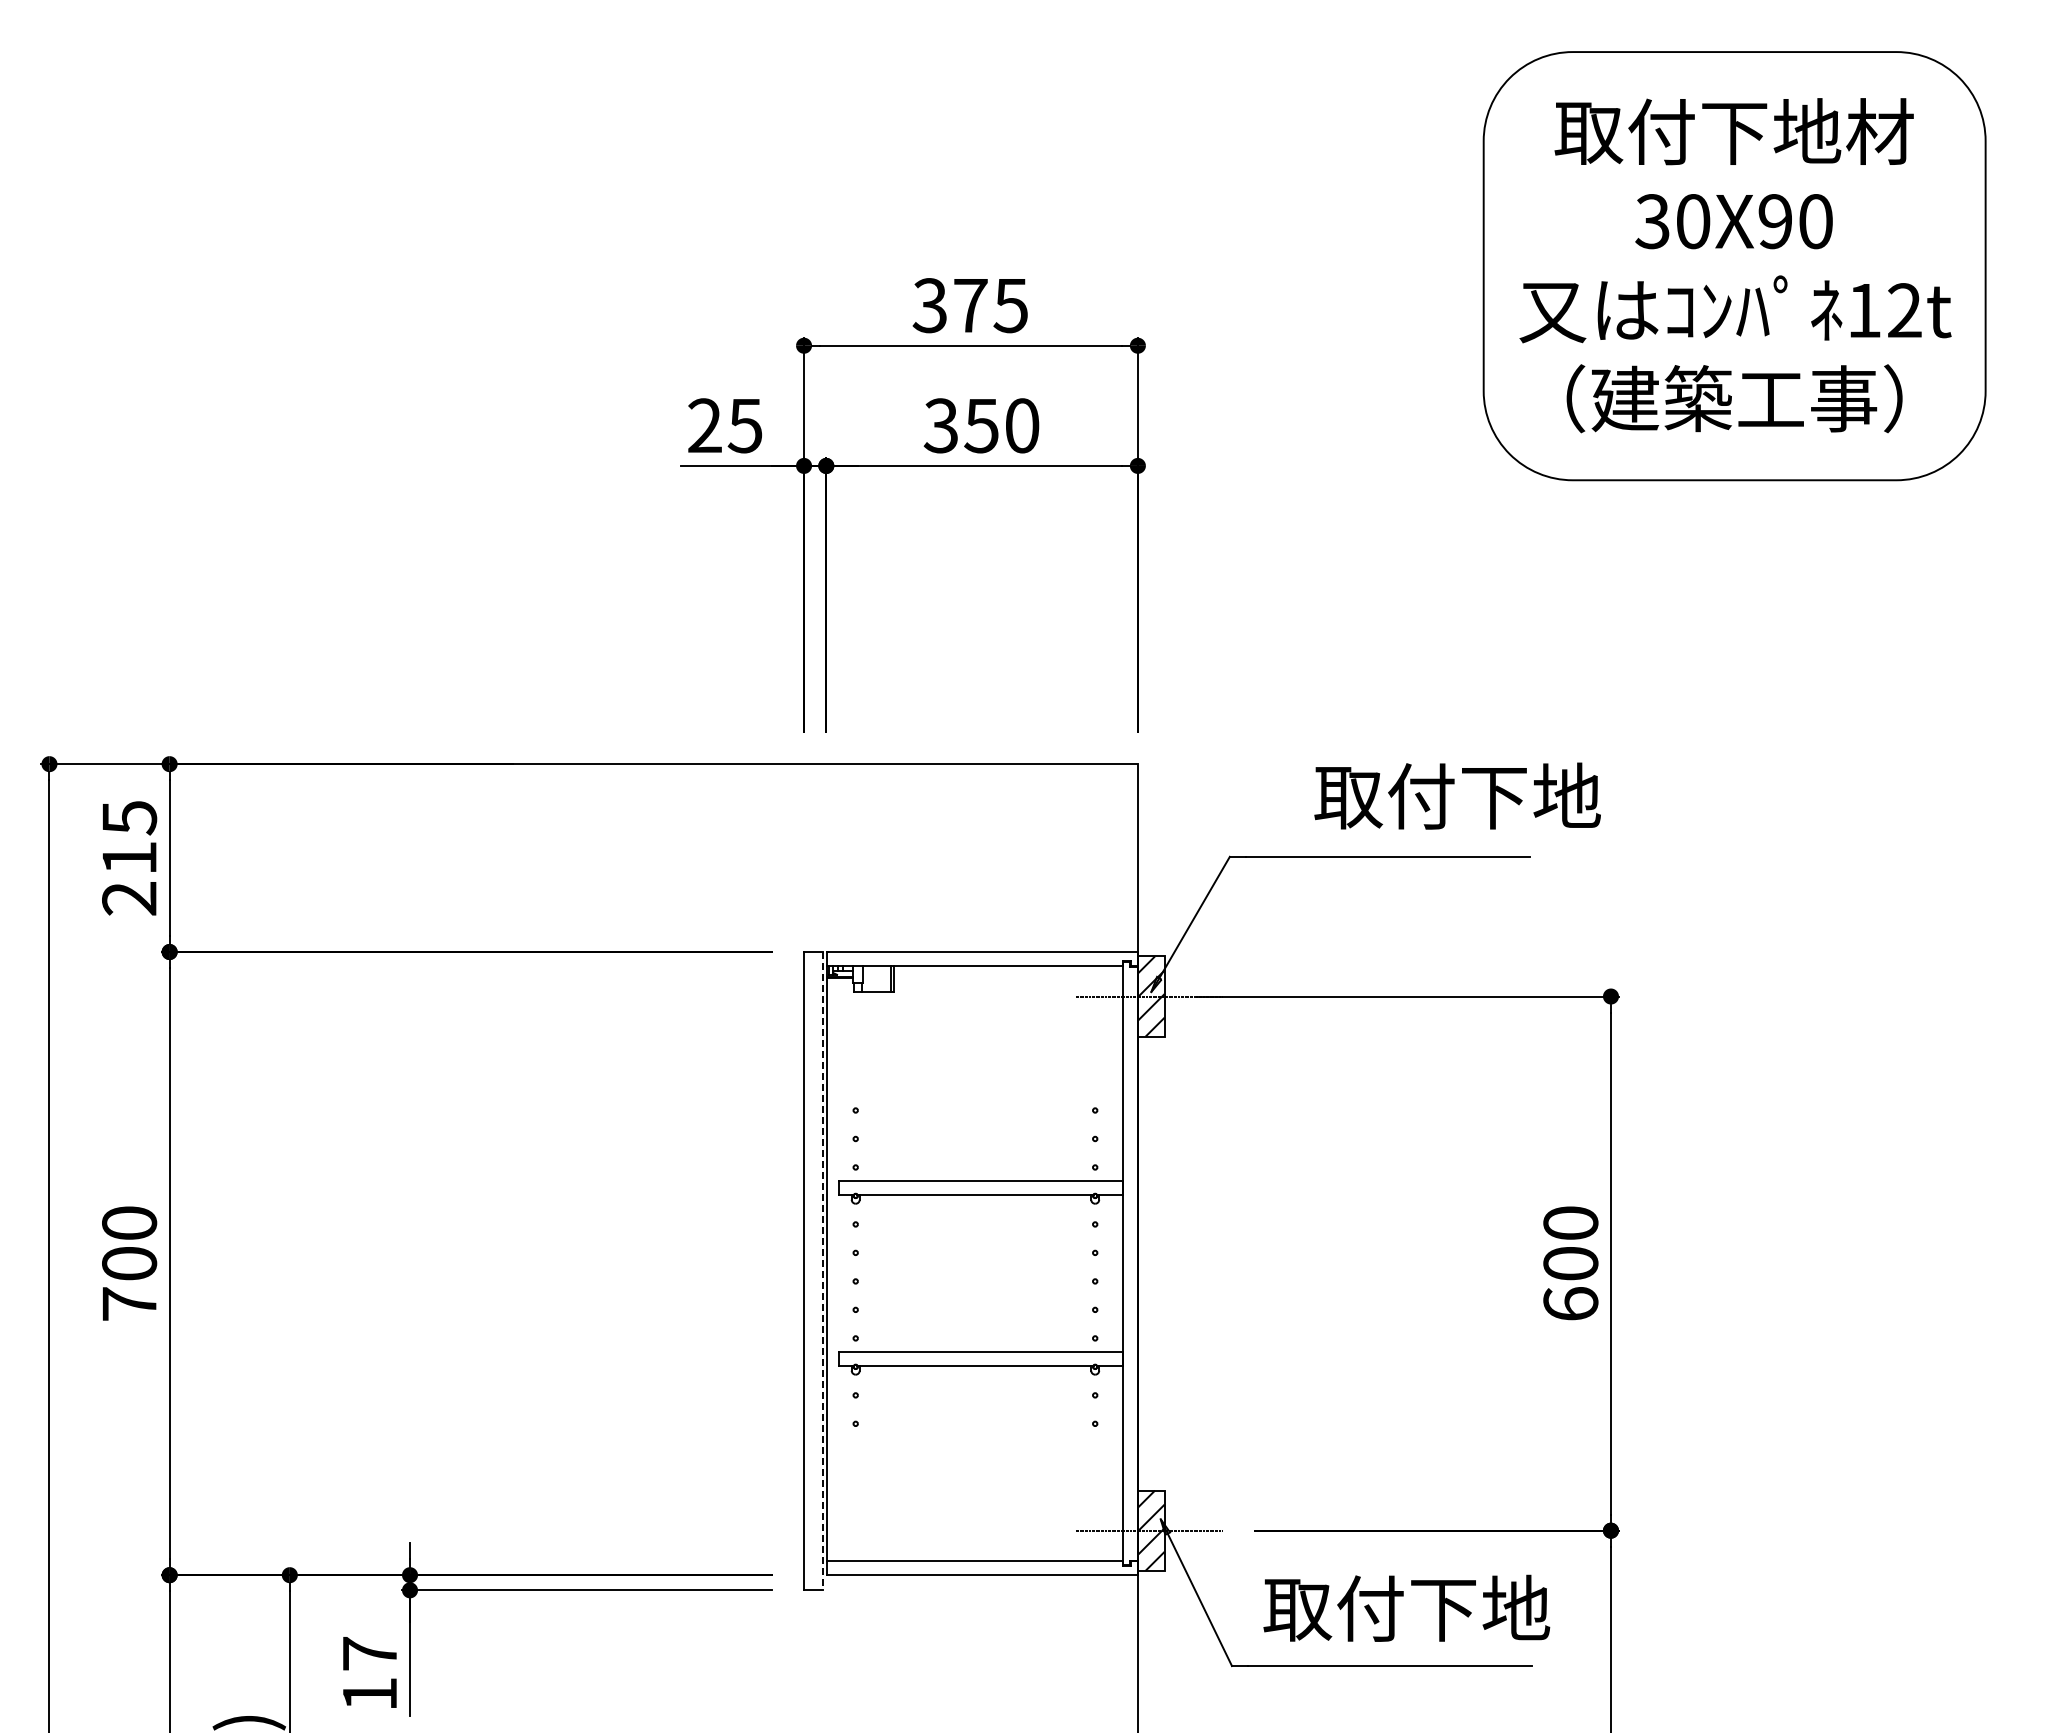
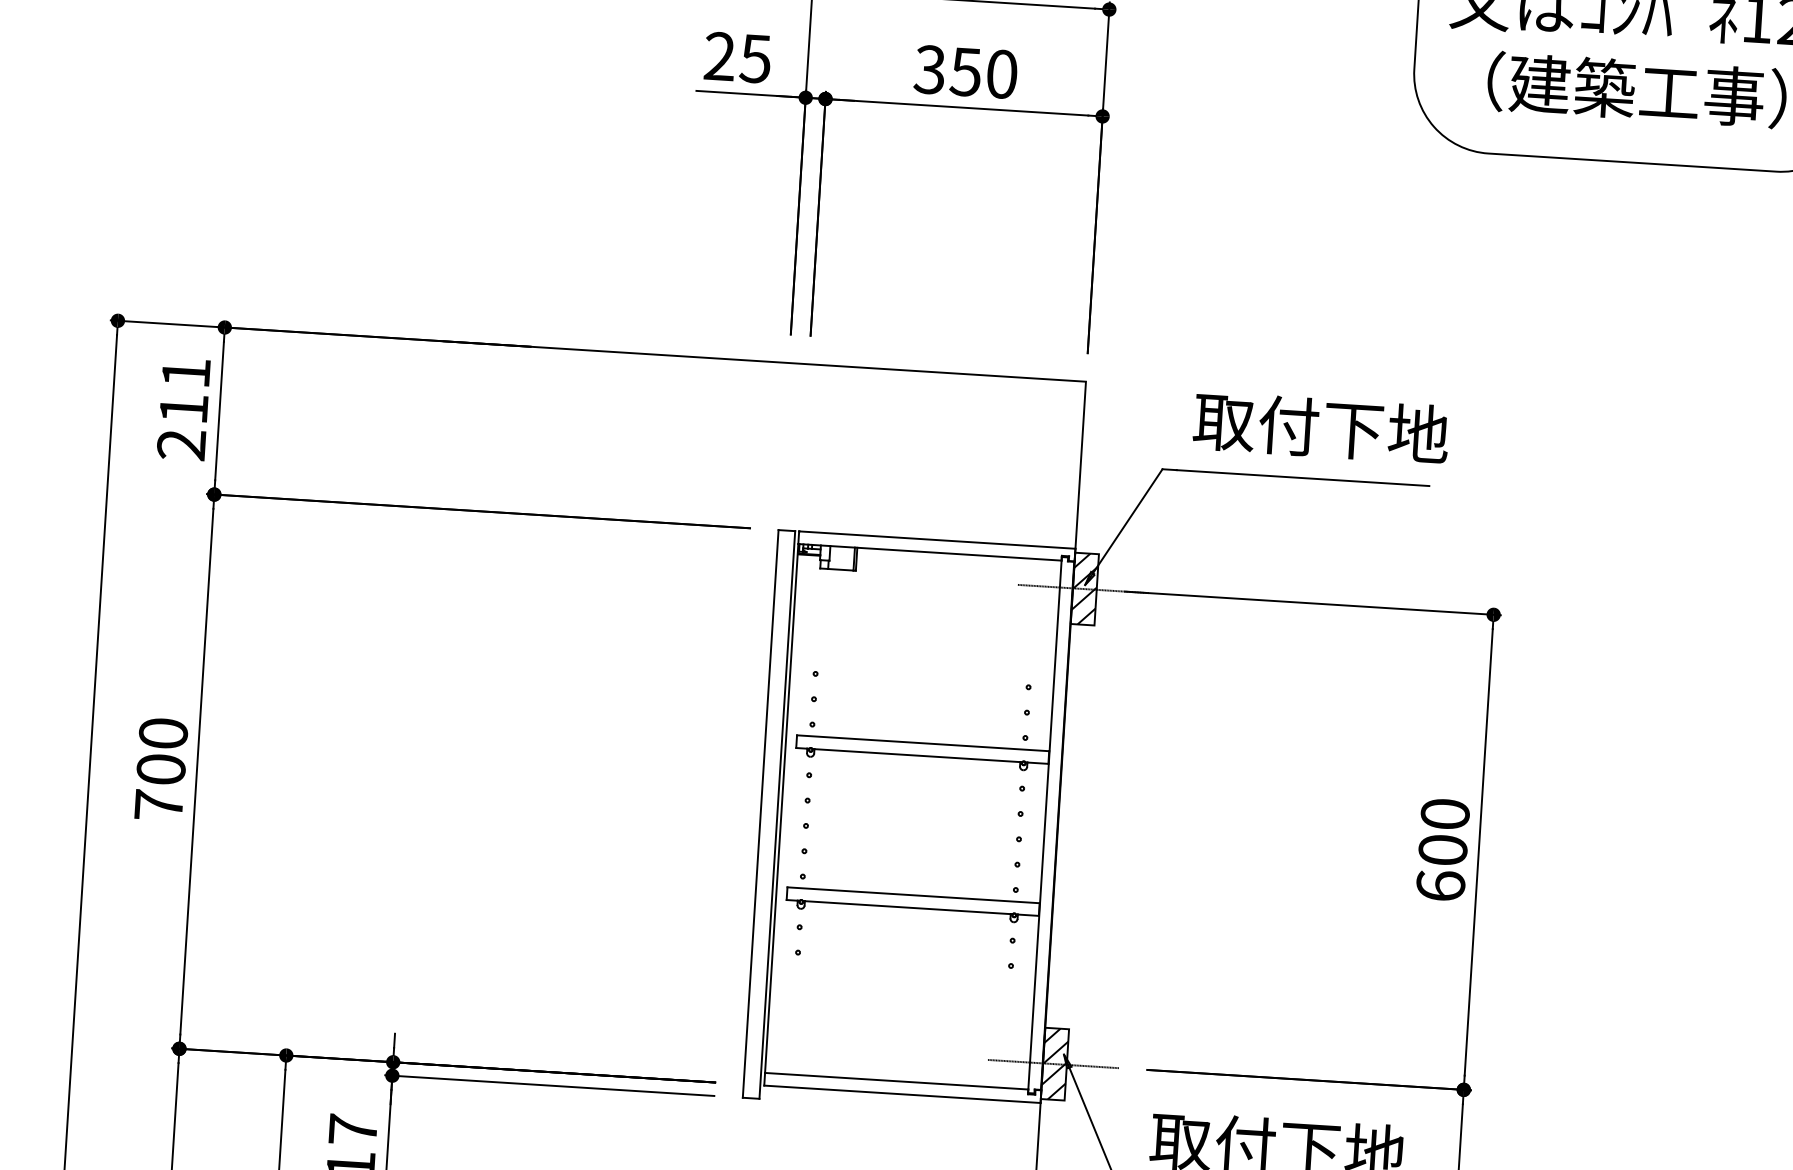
text: (1457, 795) -> (1321, 427), moved
text: (129, 818) -> (186, 373), 215 -> 211
line: (822, 1271) -> (777, 815), dashed -> solid

